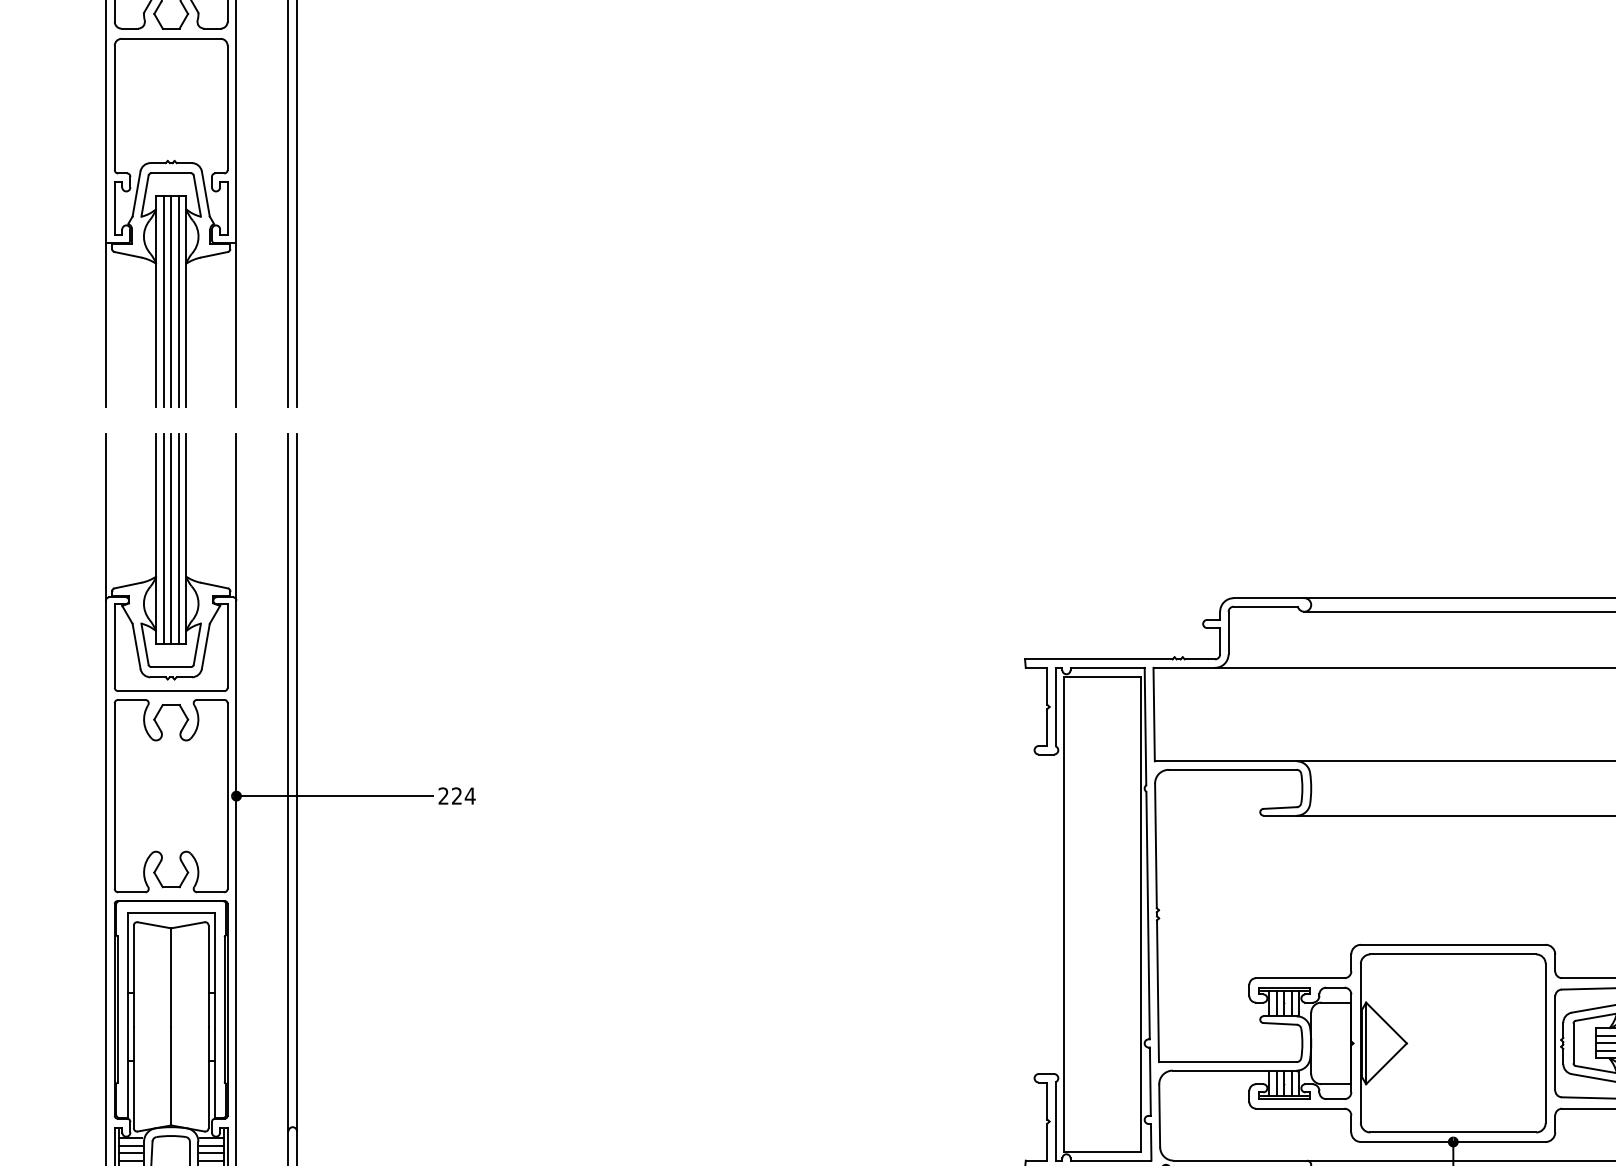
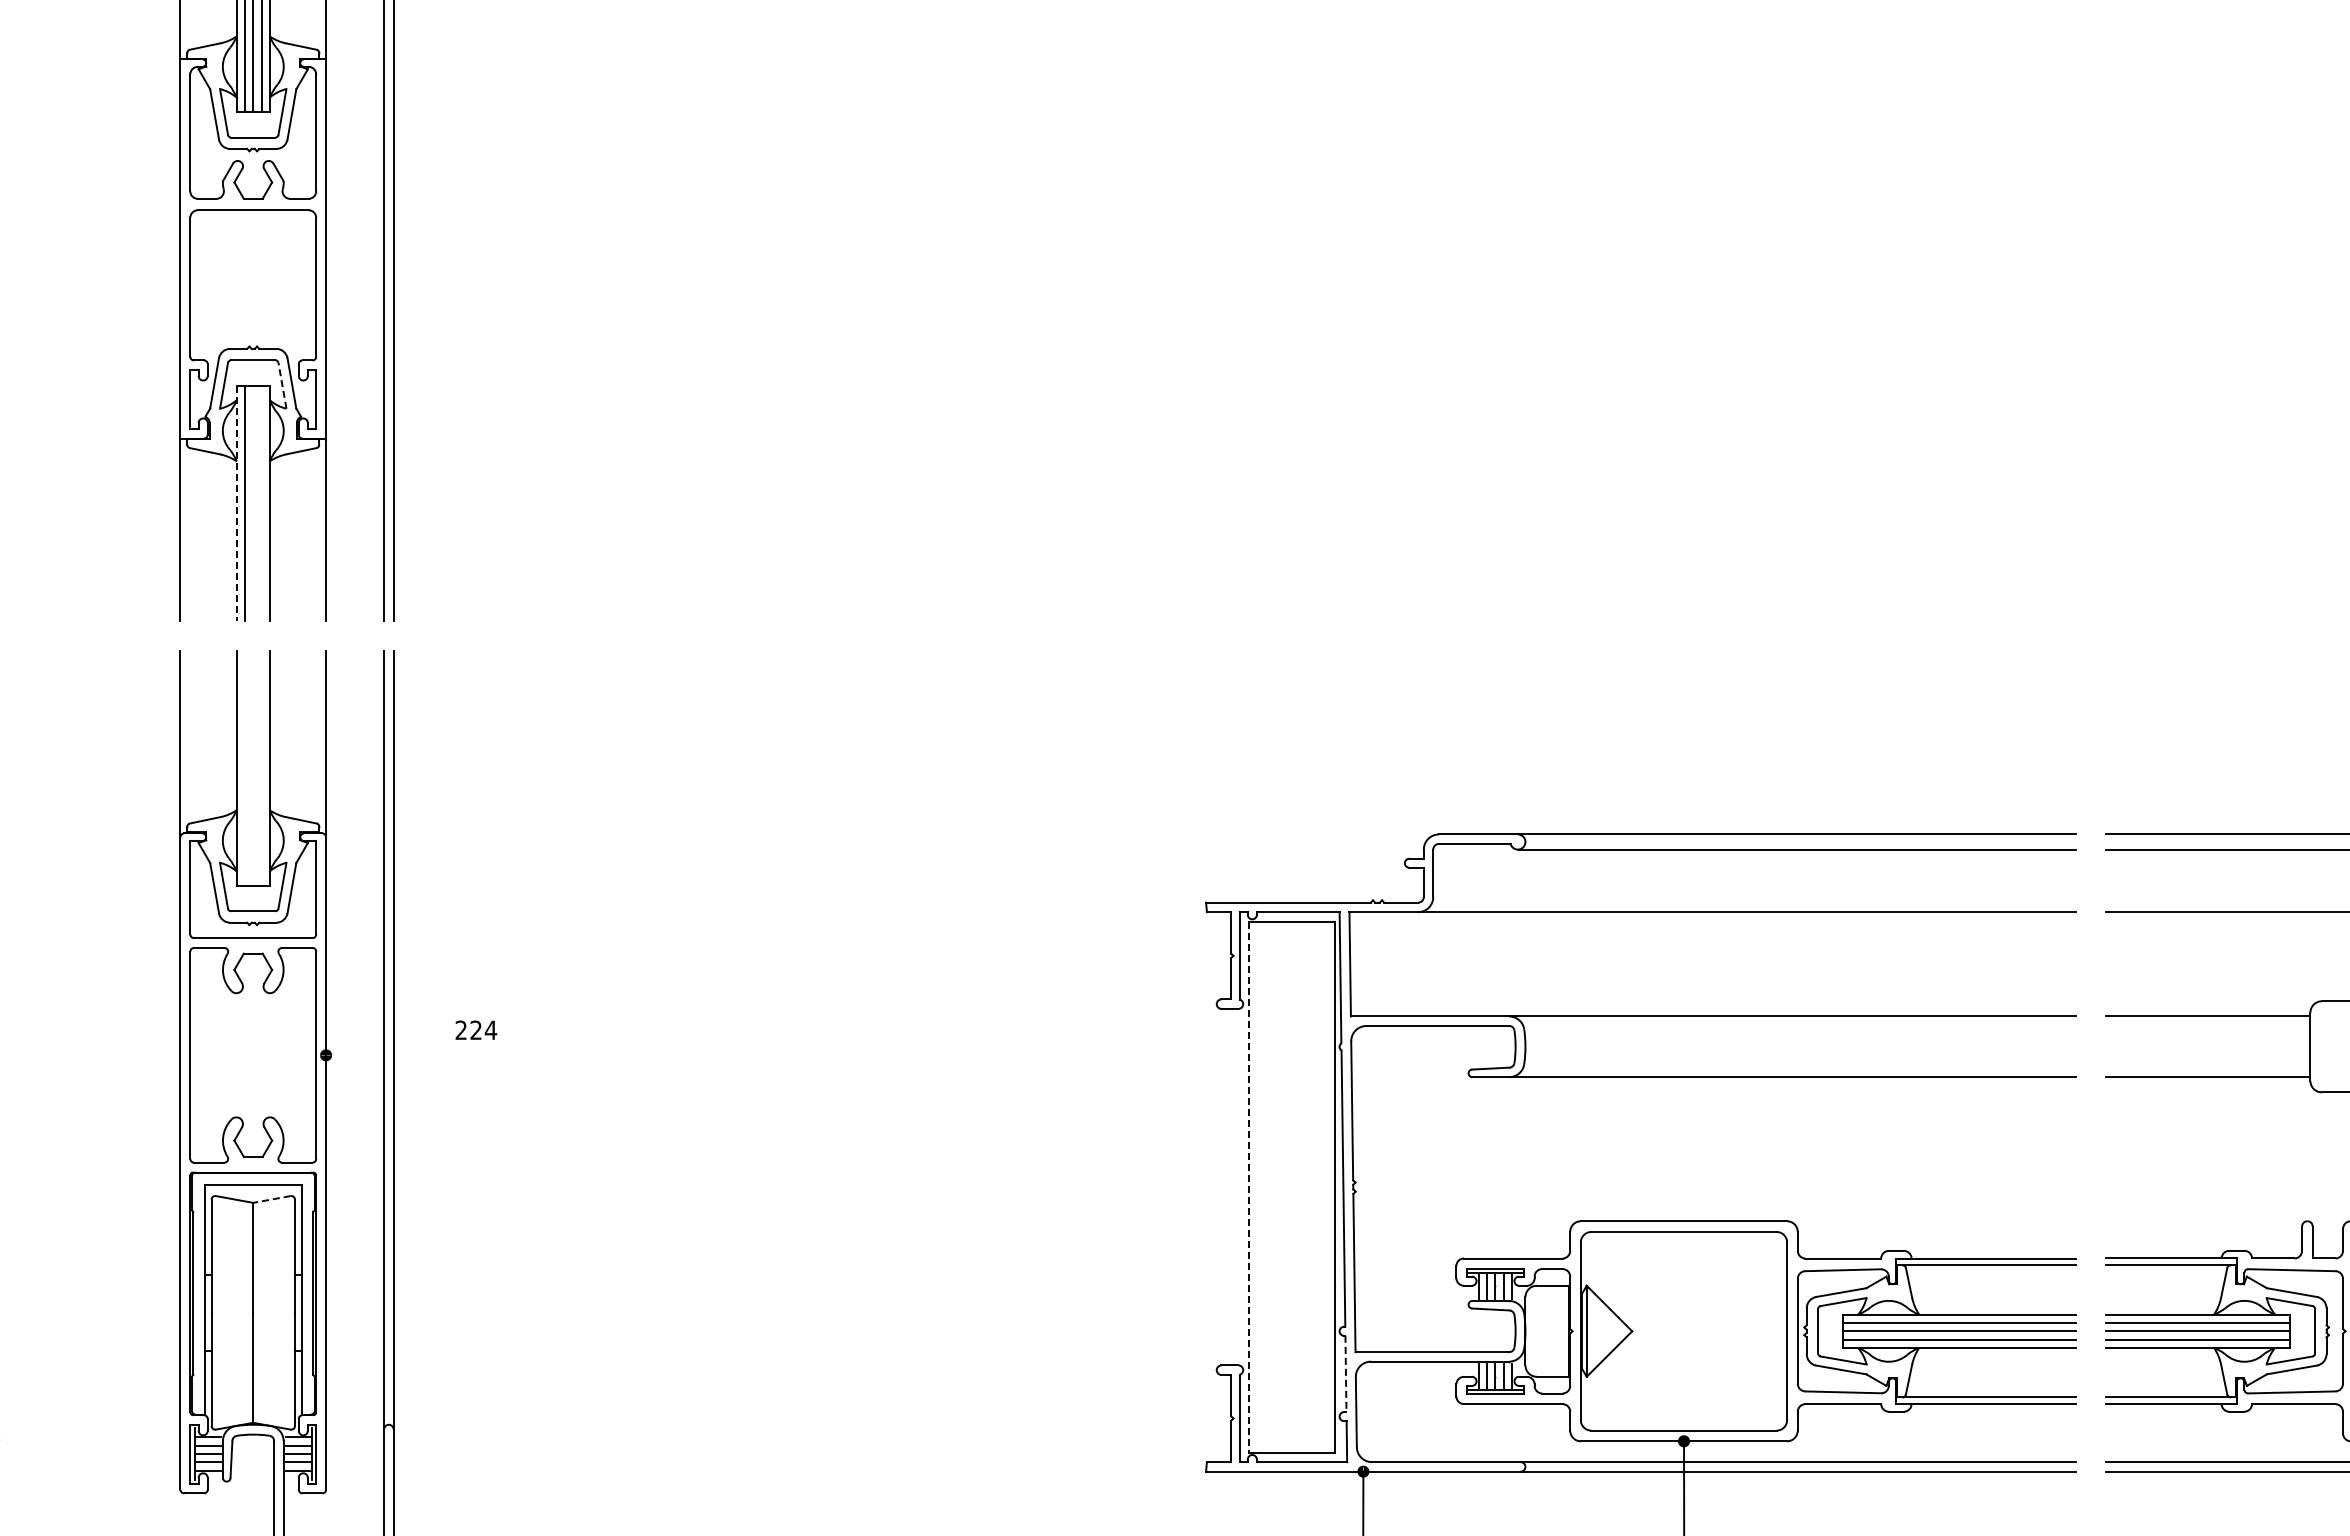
line: (197, 195) -> (282, 385), solid -> dashed
line: (171, 300) -> (253, 502), removed
line: (178, 300) -> (261, 502), removed
line: (156, 301) -> (236, 503), solid -> dashed
line: (163, 539) -> (244, 768), removed
line: (171, 539) -> (253, 768), removed
line: (178, 539) -> (261, 768), removed
text: (457, 795) -> (476, 1029), moved
line: (334, 796) -> (435, 1055), removed
line: (1063, 915) -> (1249, 1188), solid -> dashed
line: (187, 925) -> (271, 1199), solid -> dashed
line: (1149, 1082) -> (1345, 1374), solid -> dashed

